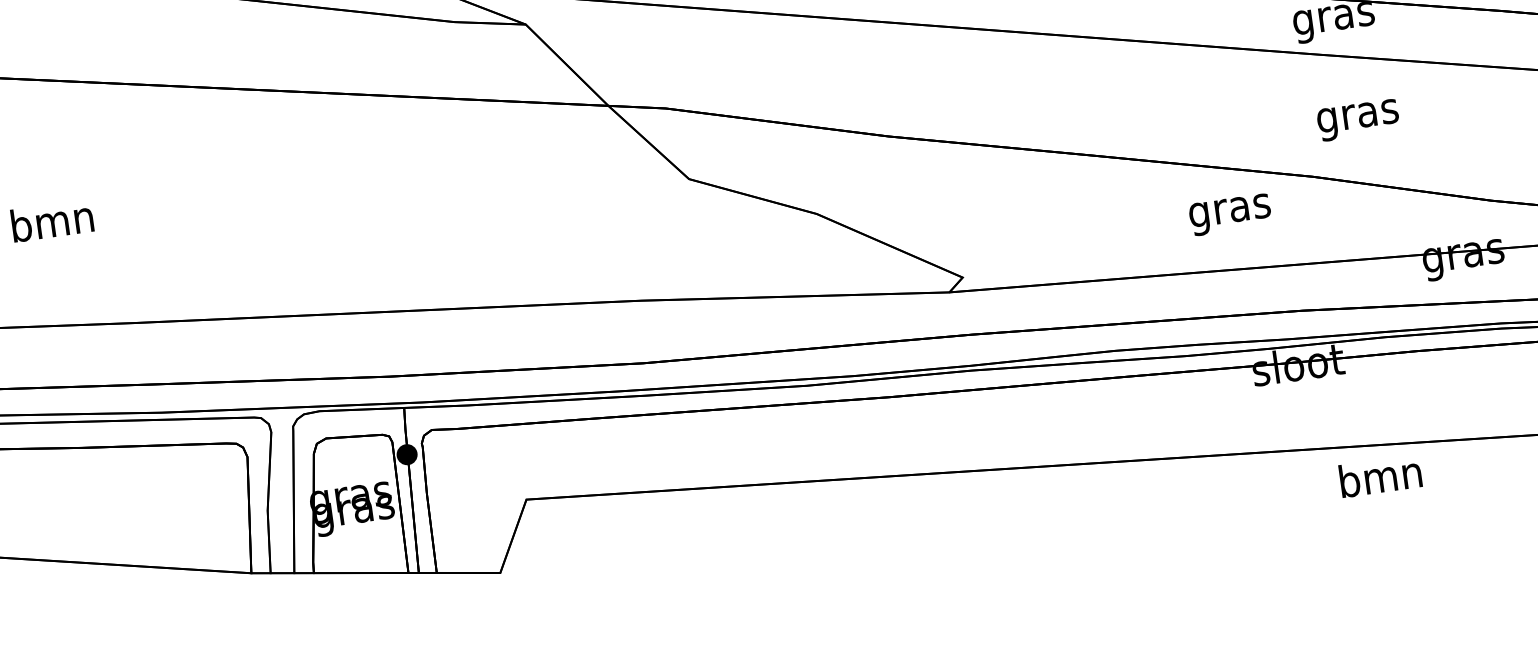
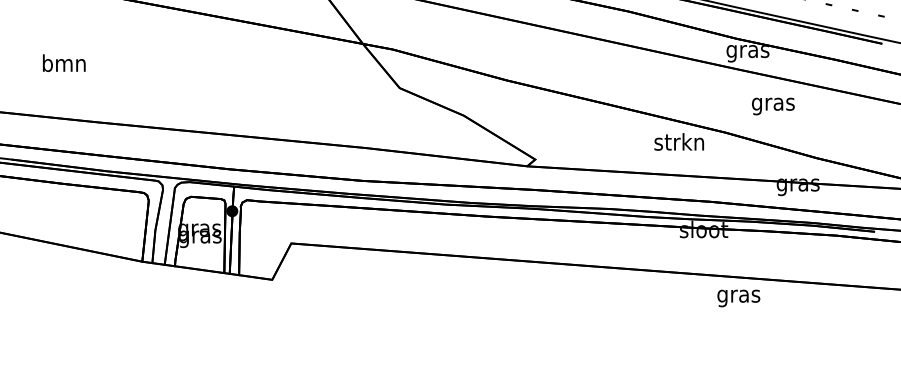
text: (1358, 120) -> (773, 106), moved
text: (1229, 211) -> (679, 144), gras -> strkn
text: (1380, 481) -> (738, 296), bmn -> gras

